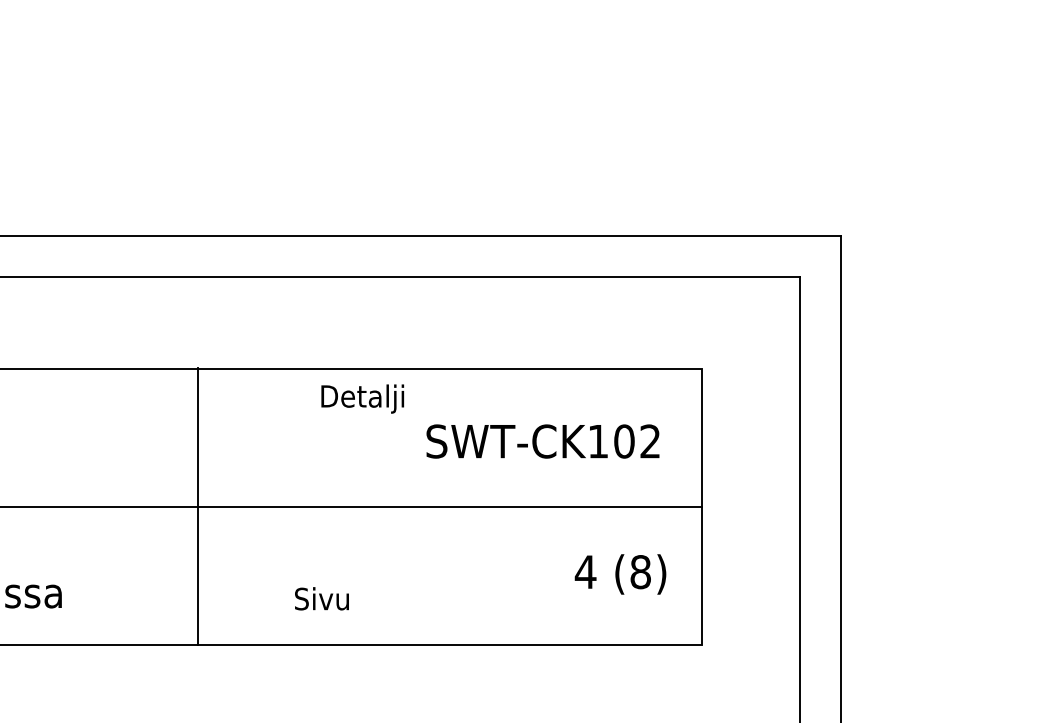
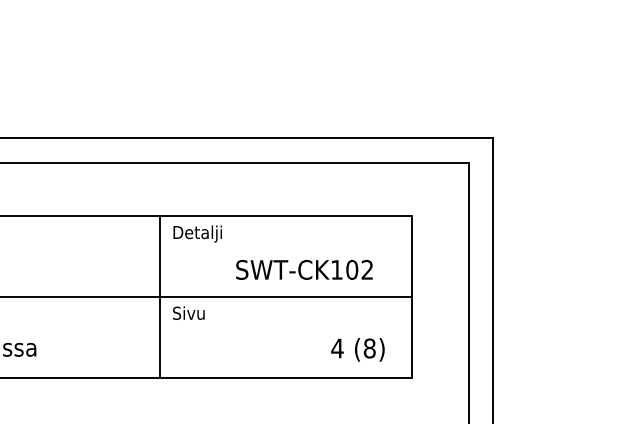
text: (362, 398) -> (197, 233), moved
text: (543, 440) -> (304, 269), moved
line: (198, 507) -> (160, 297), moved
text: (619, 573) -> (357, 349), moved
text: (321, 597) -> (188, 312), moved

